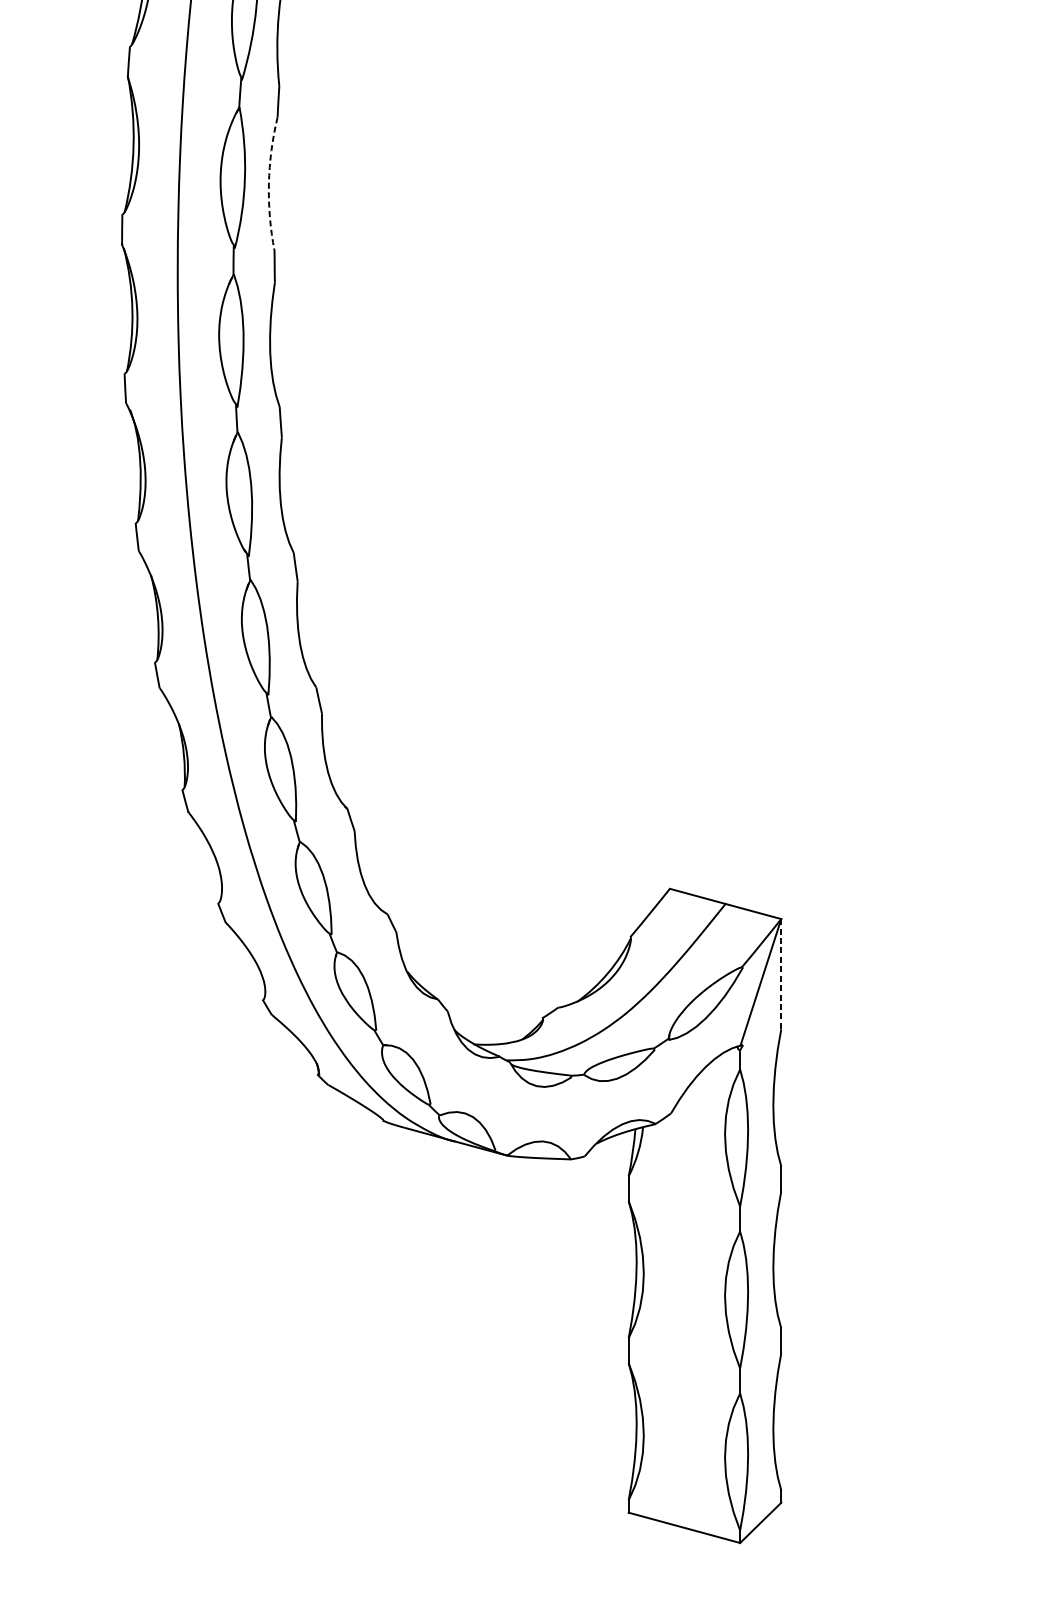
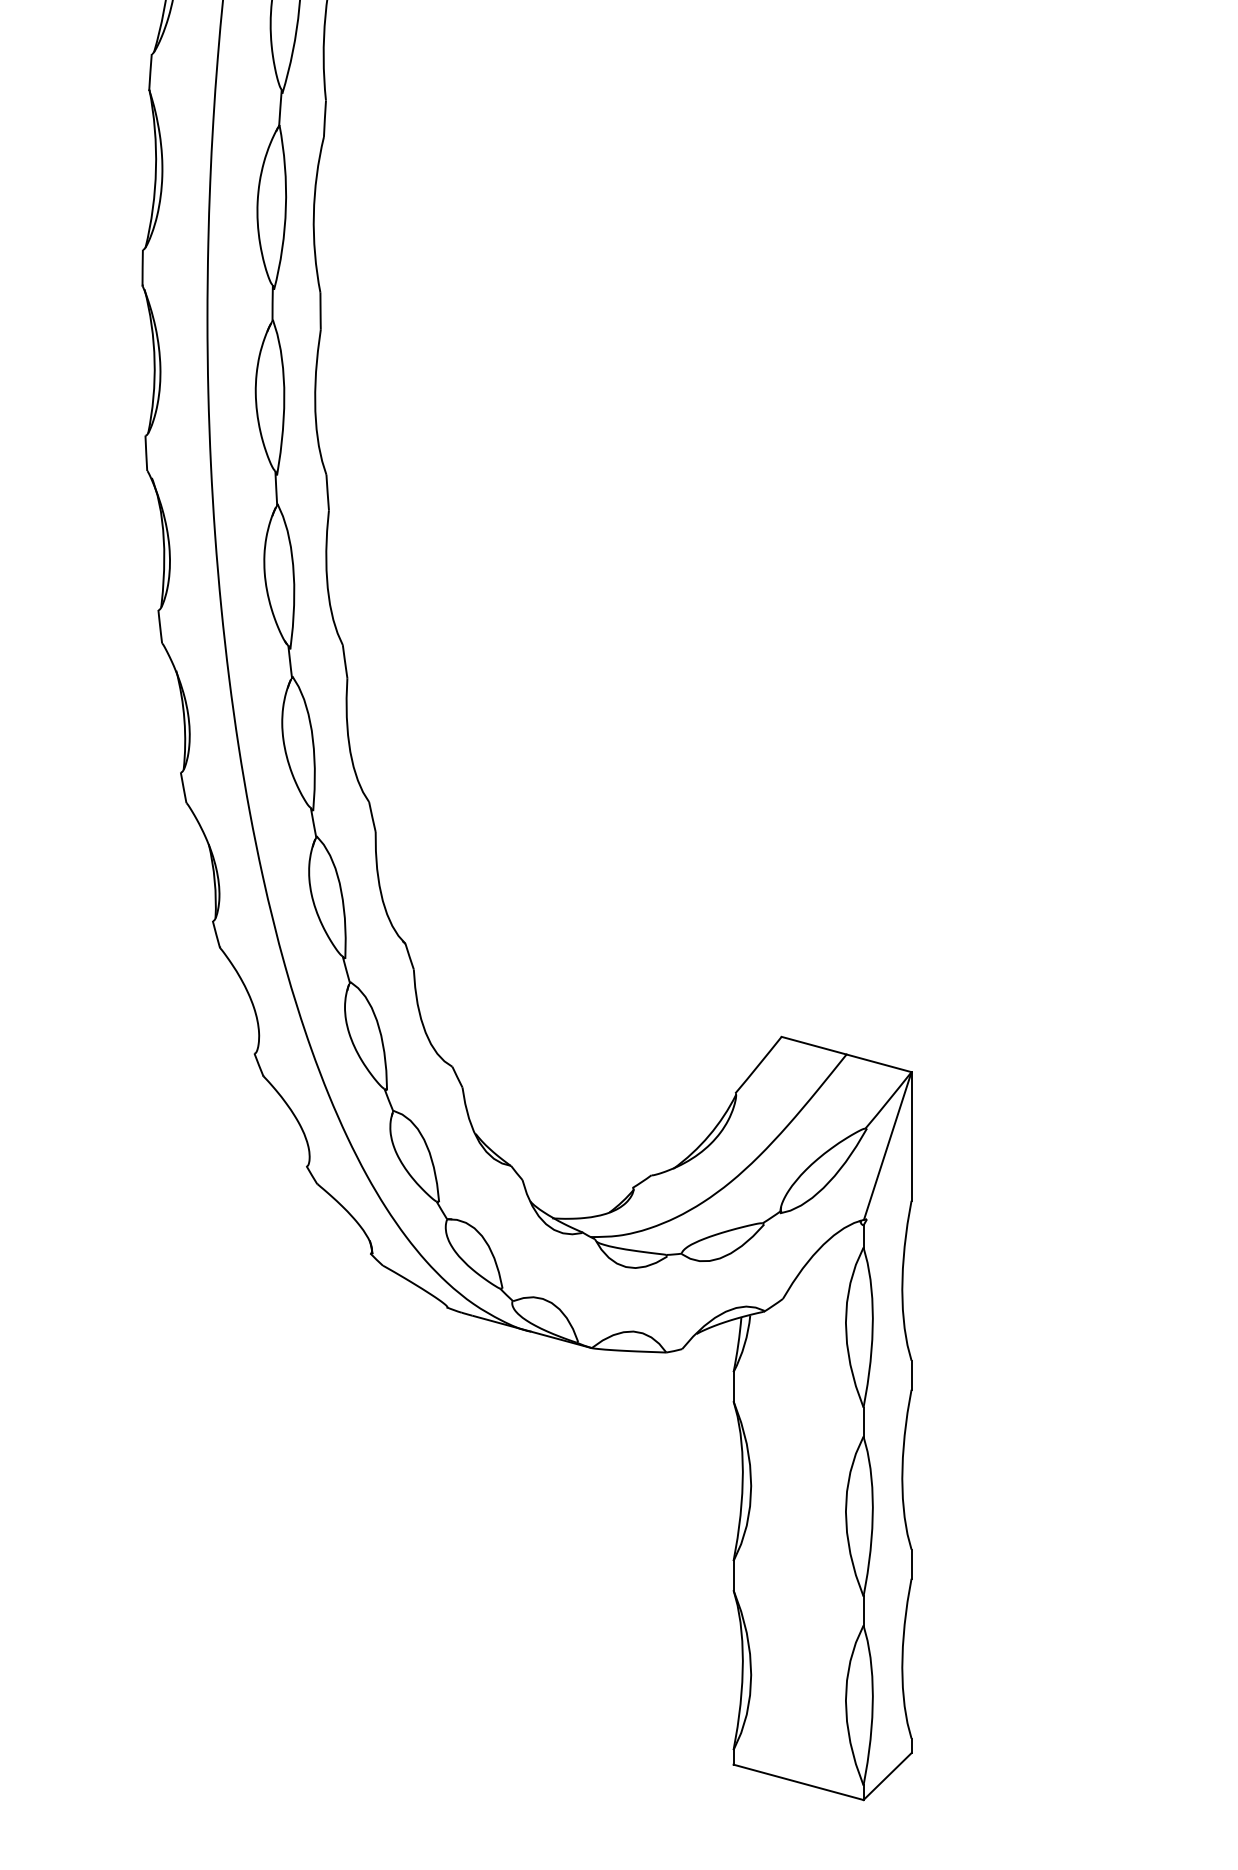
arc: (268, 183) -> (313, 214), dashed -> solid
line: (781, 974) -> (911, 1136), dashed -> solid

